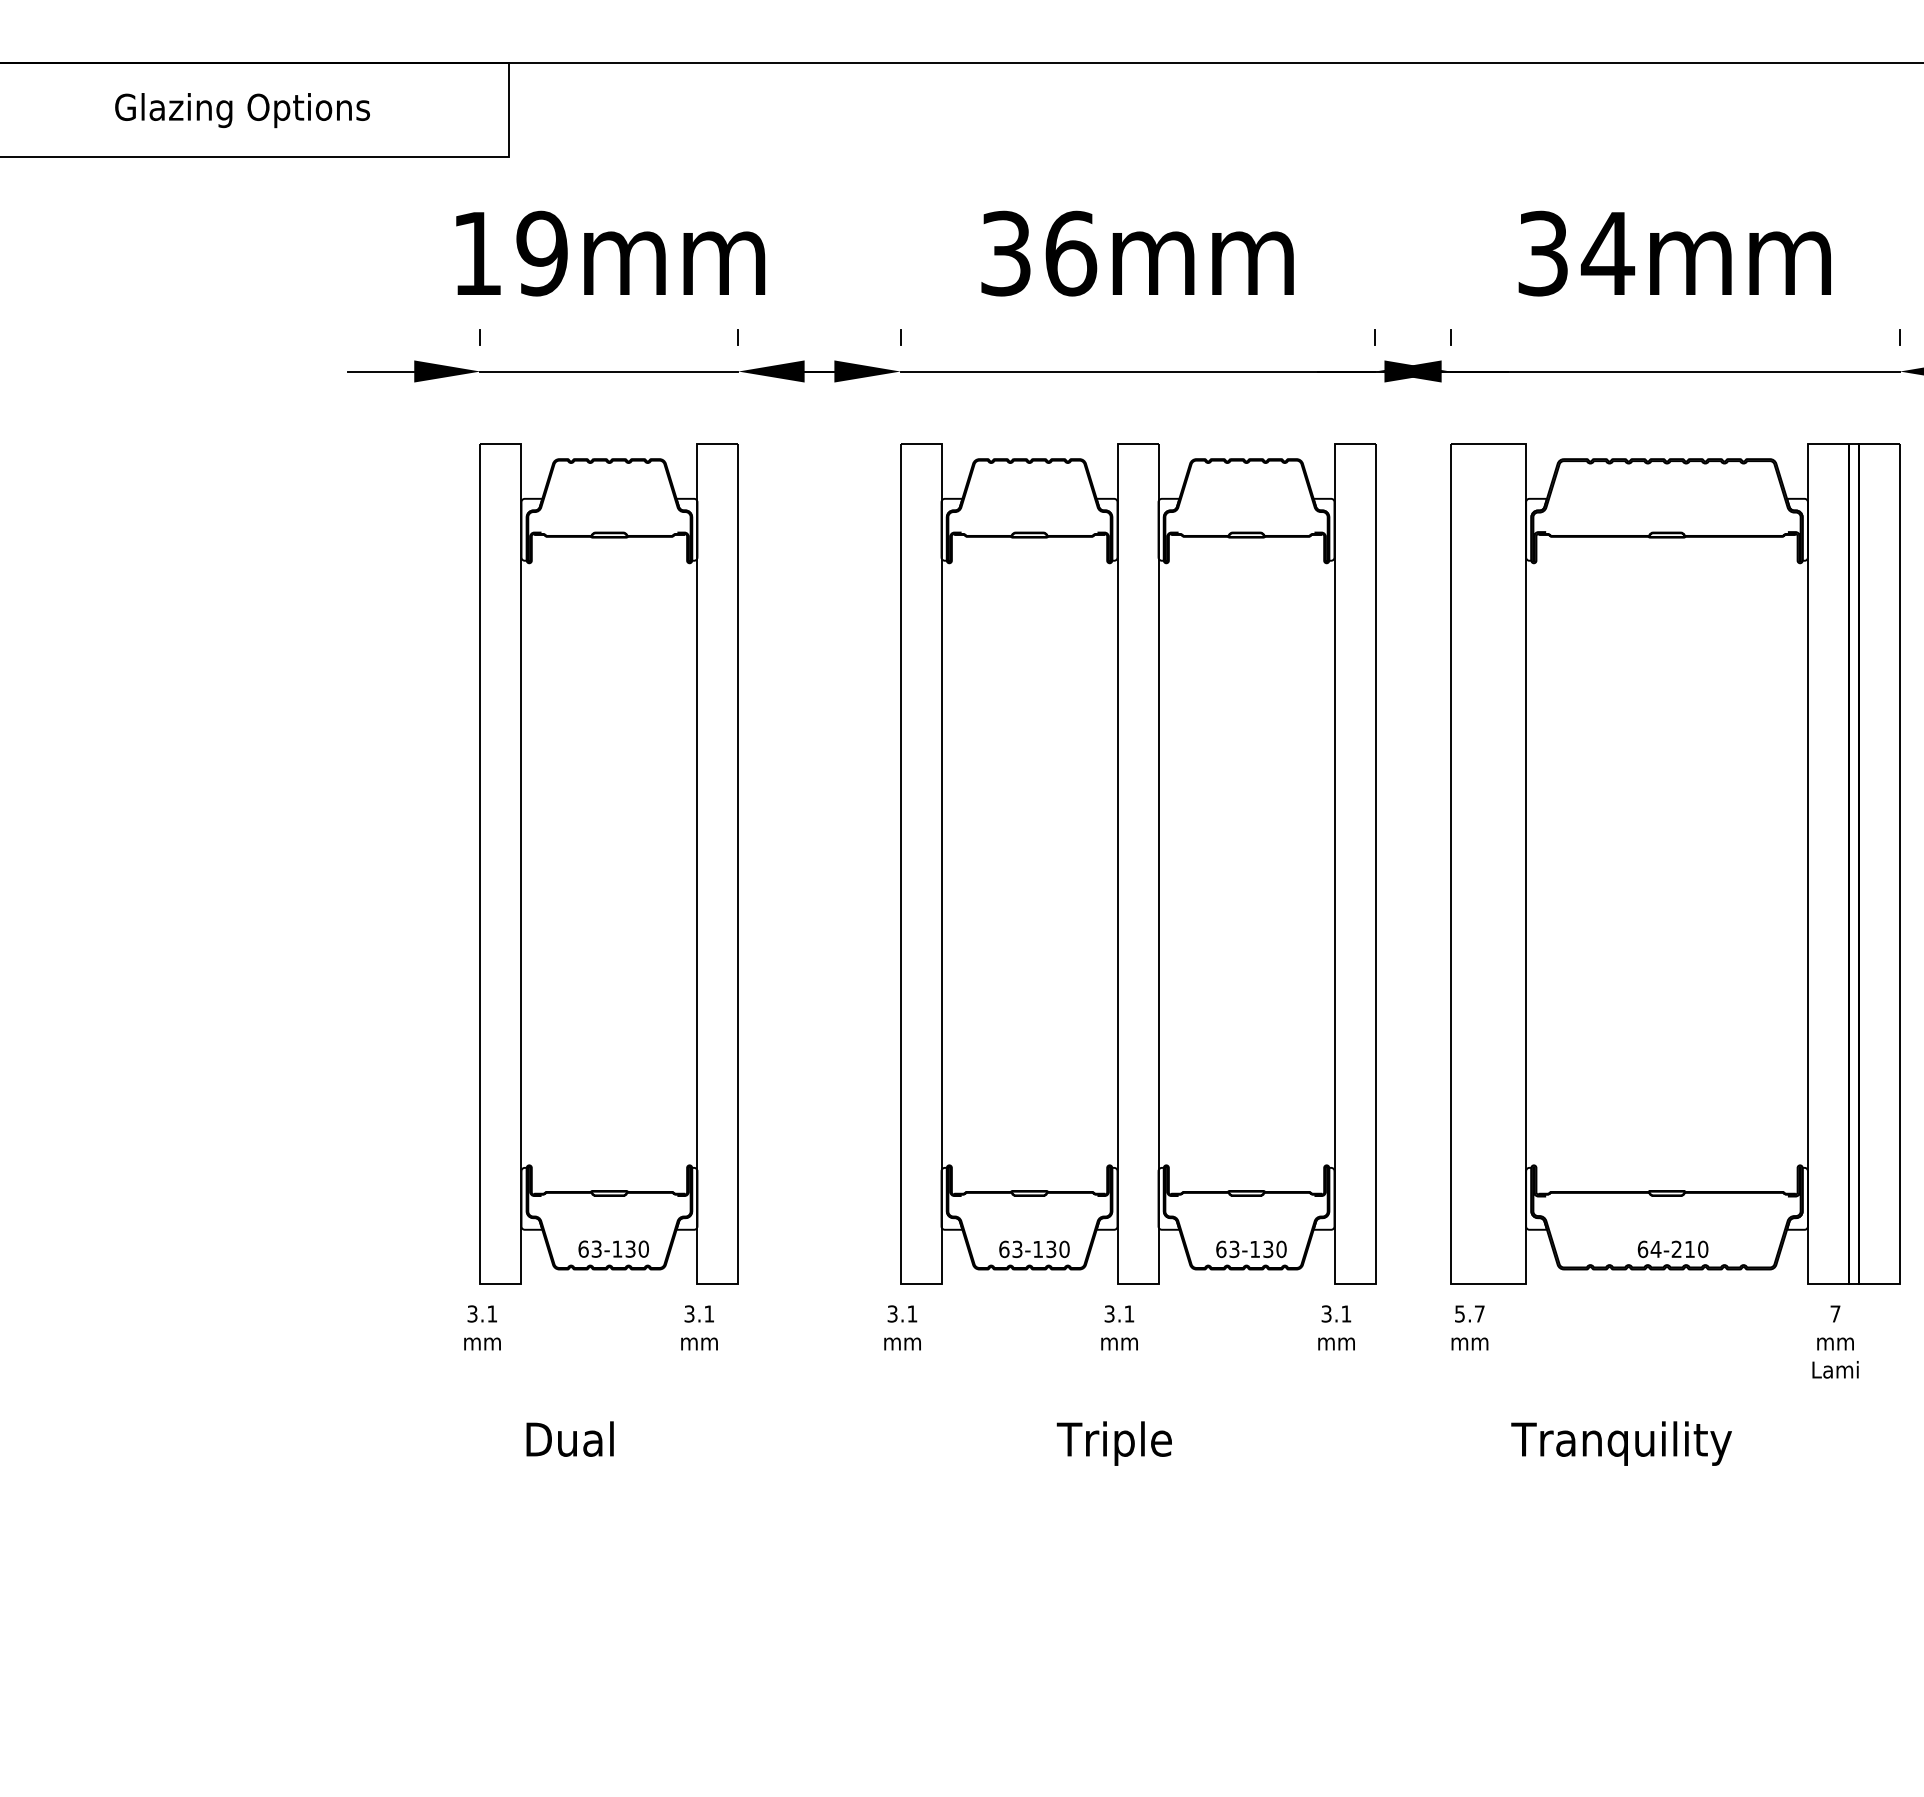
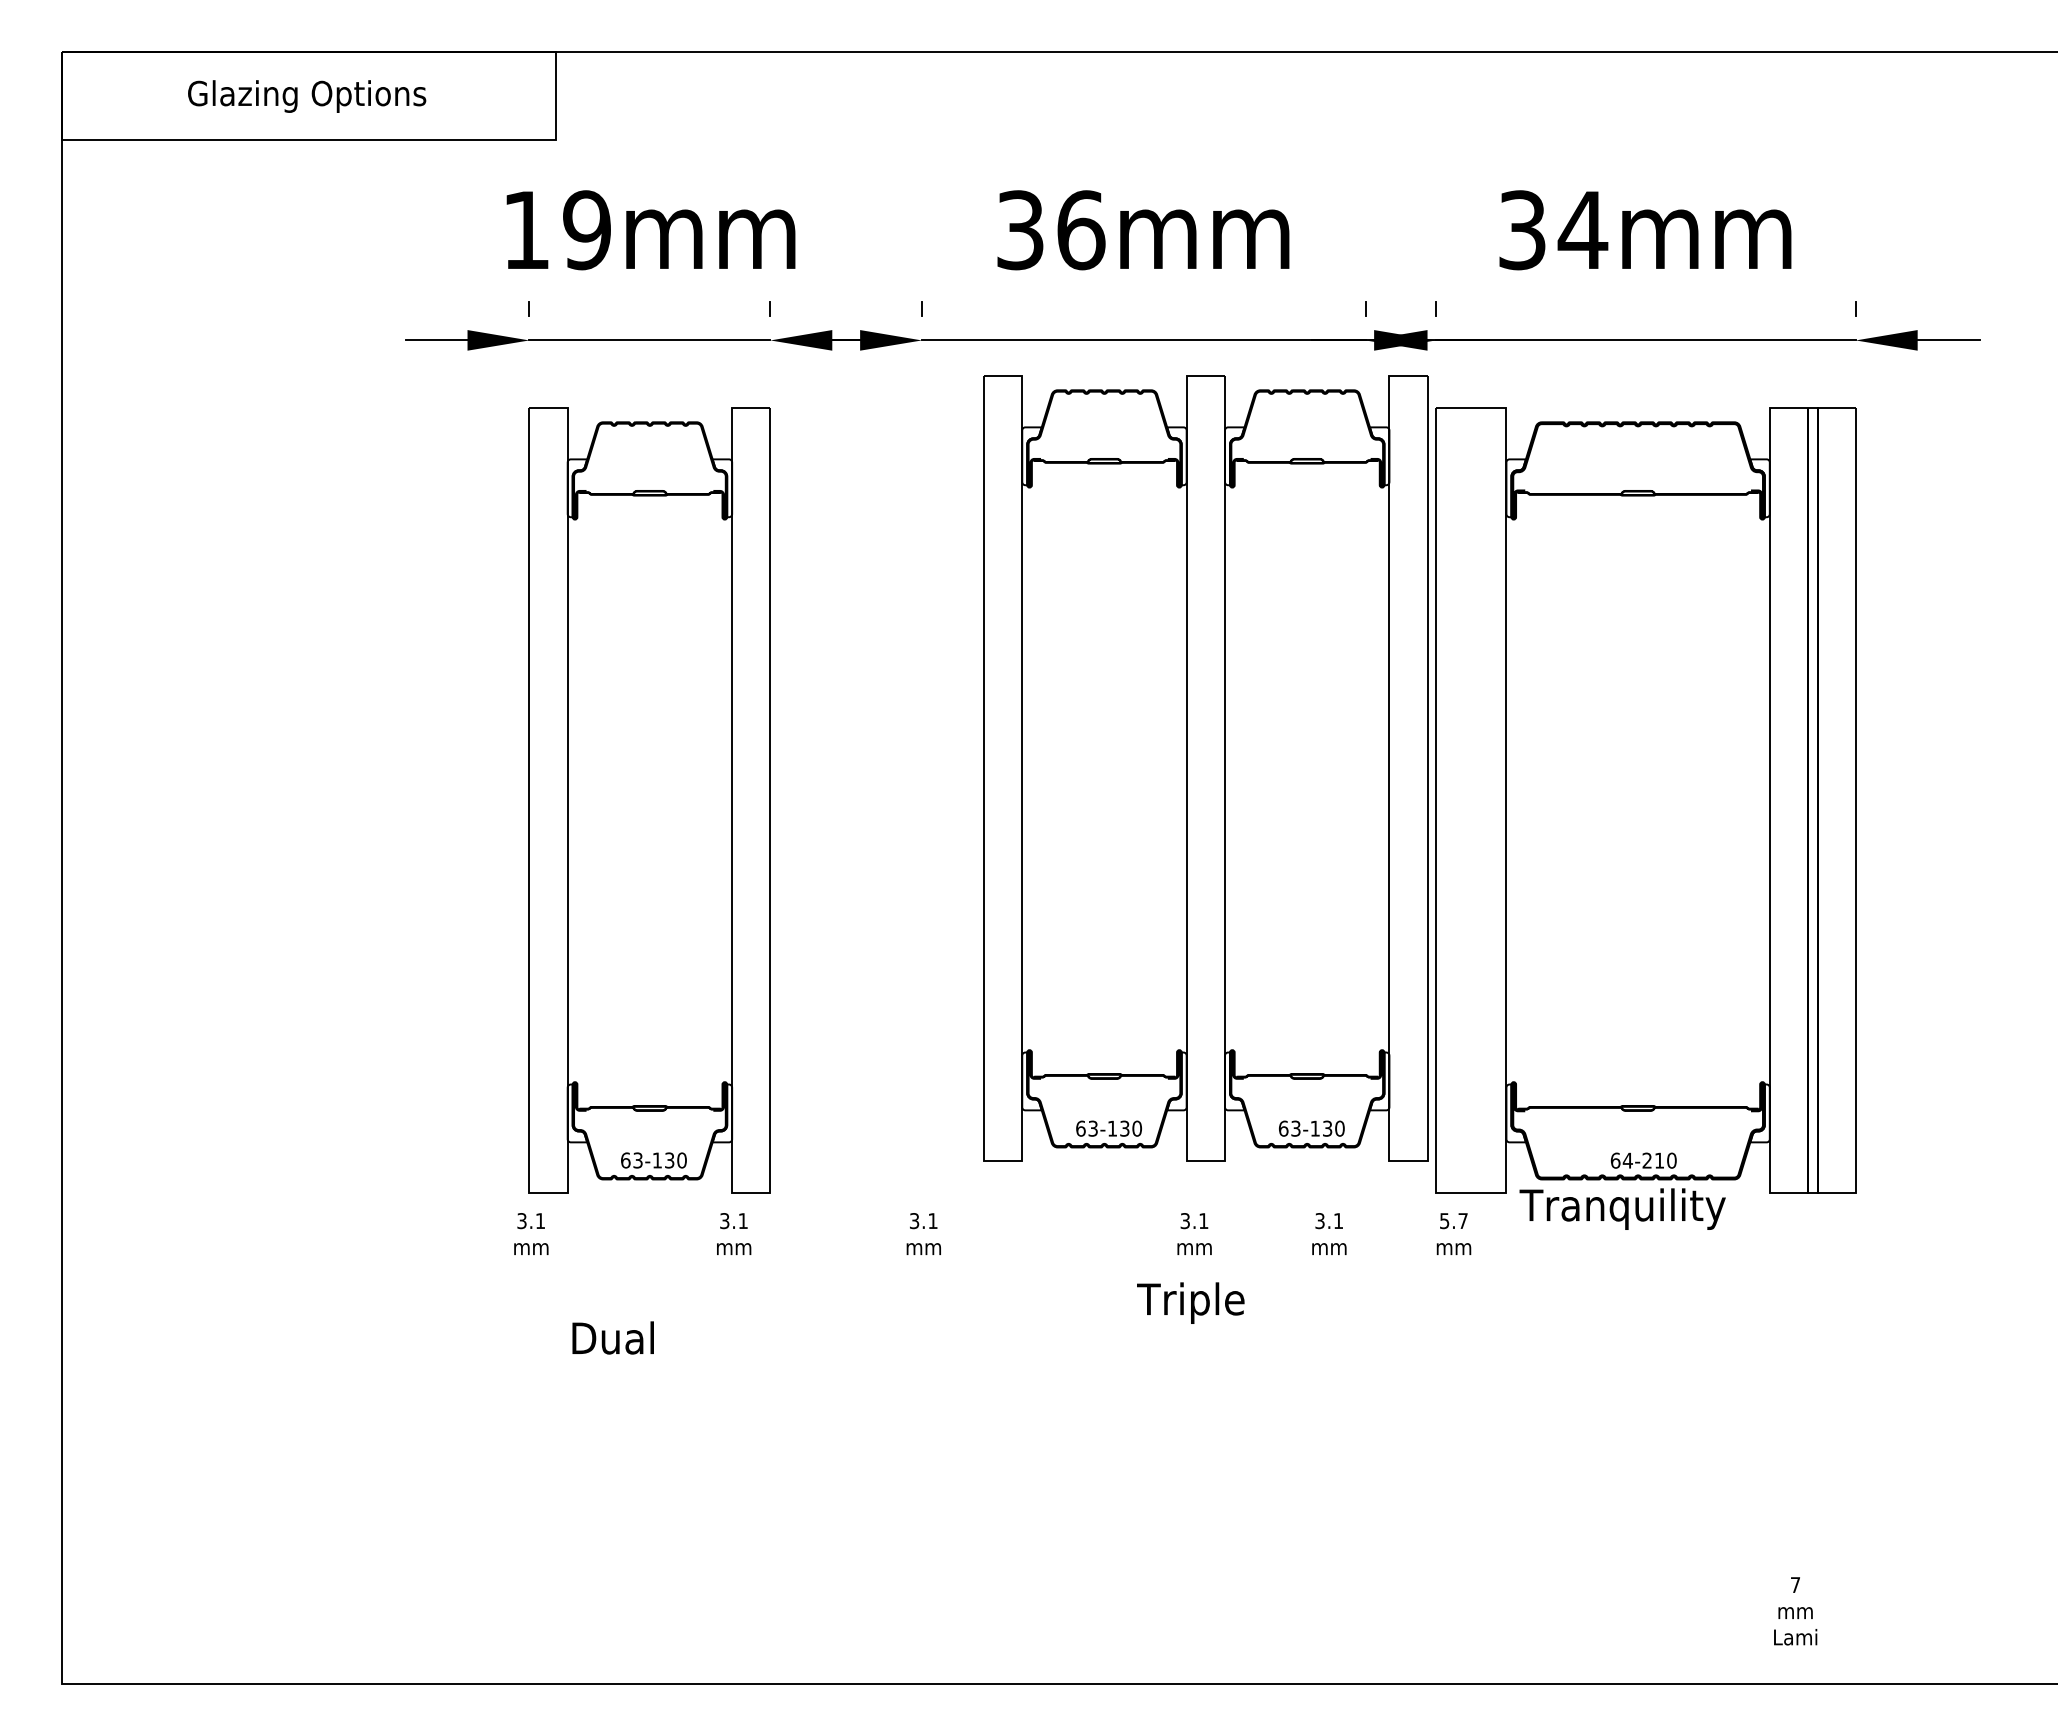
part: (1137, 863) -> (1205, 768), moved
text: (1119, 1327) -> (1194, 1233), moved
text: (1835, 1342) -> (1795, 1611), moved
text: (1114, 1442) -> (1190, 1302), moved
text: (1621, 1442) -> (1622, 1208), moved

